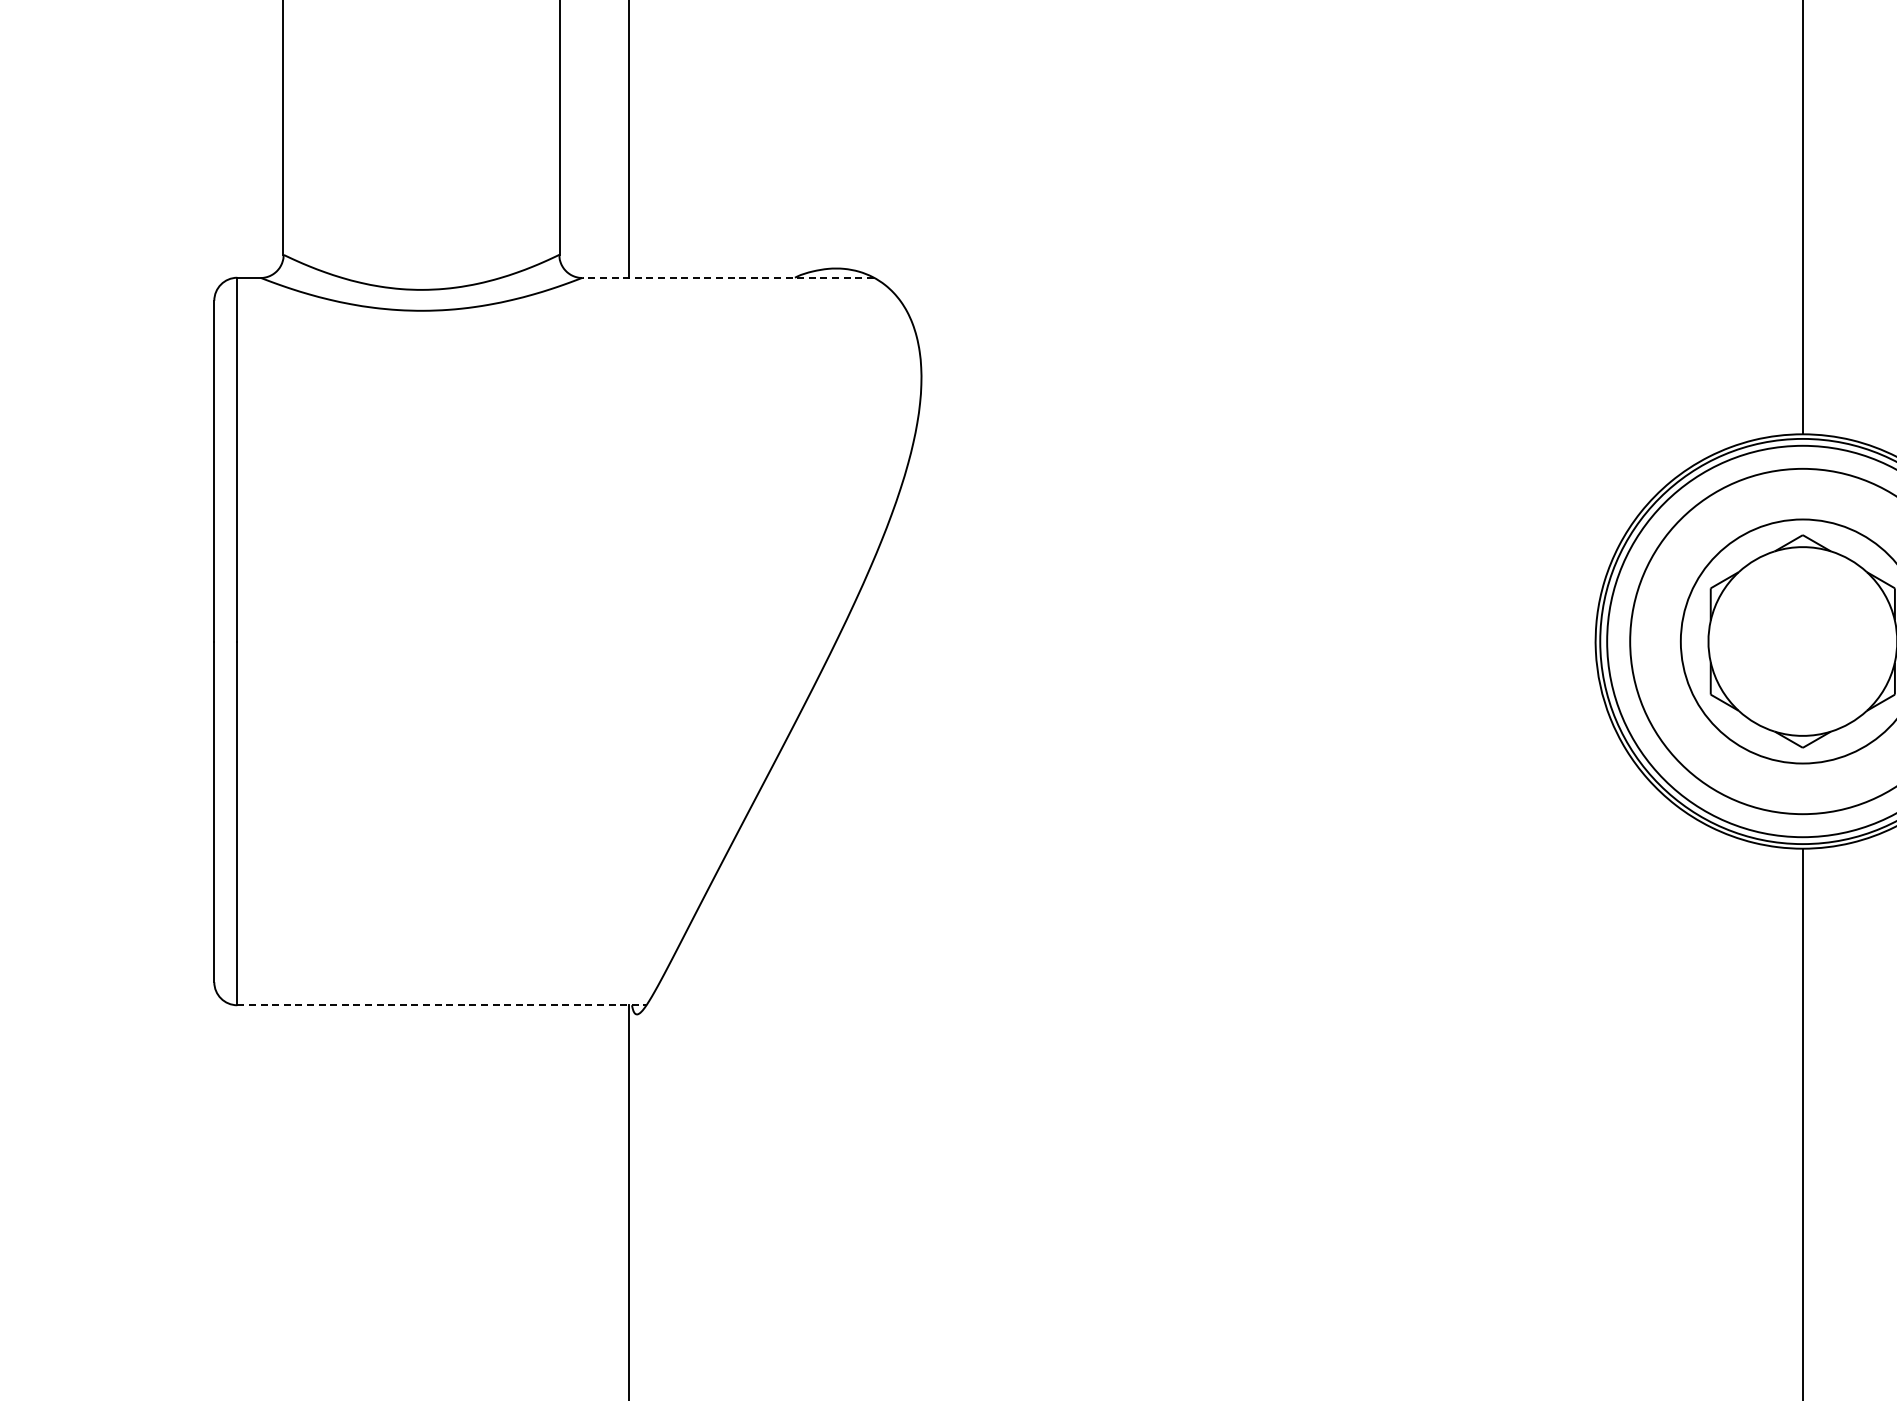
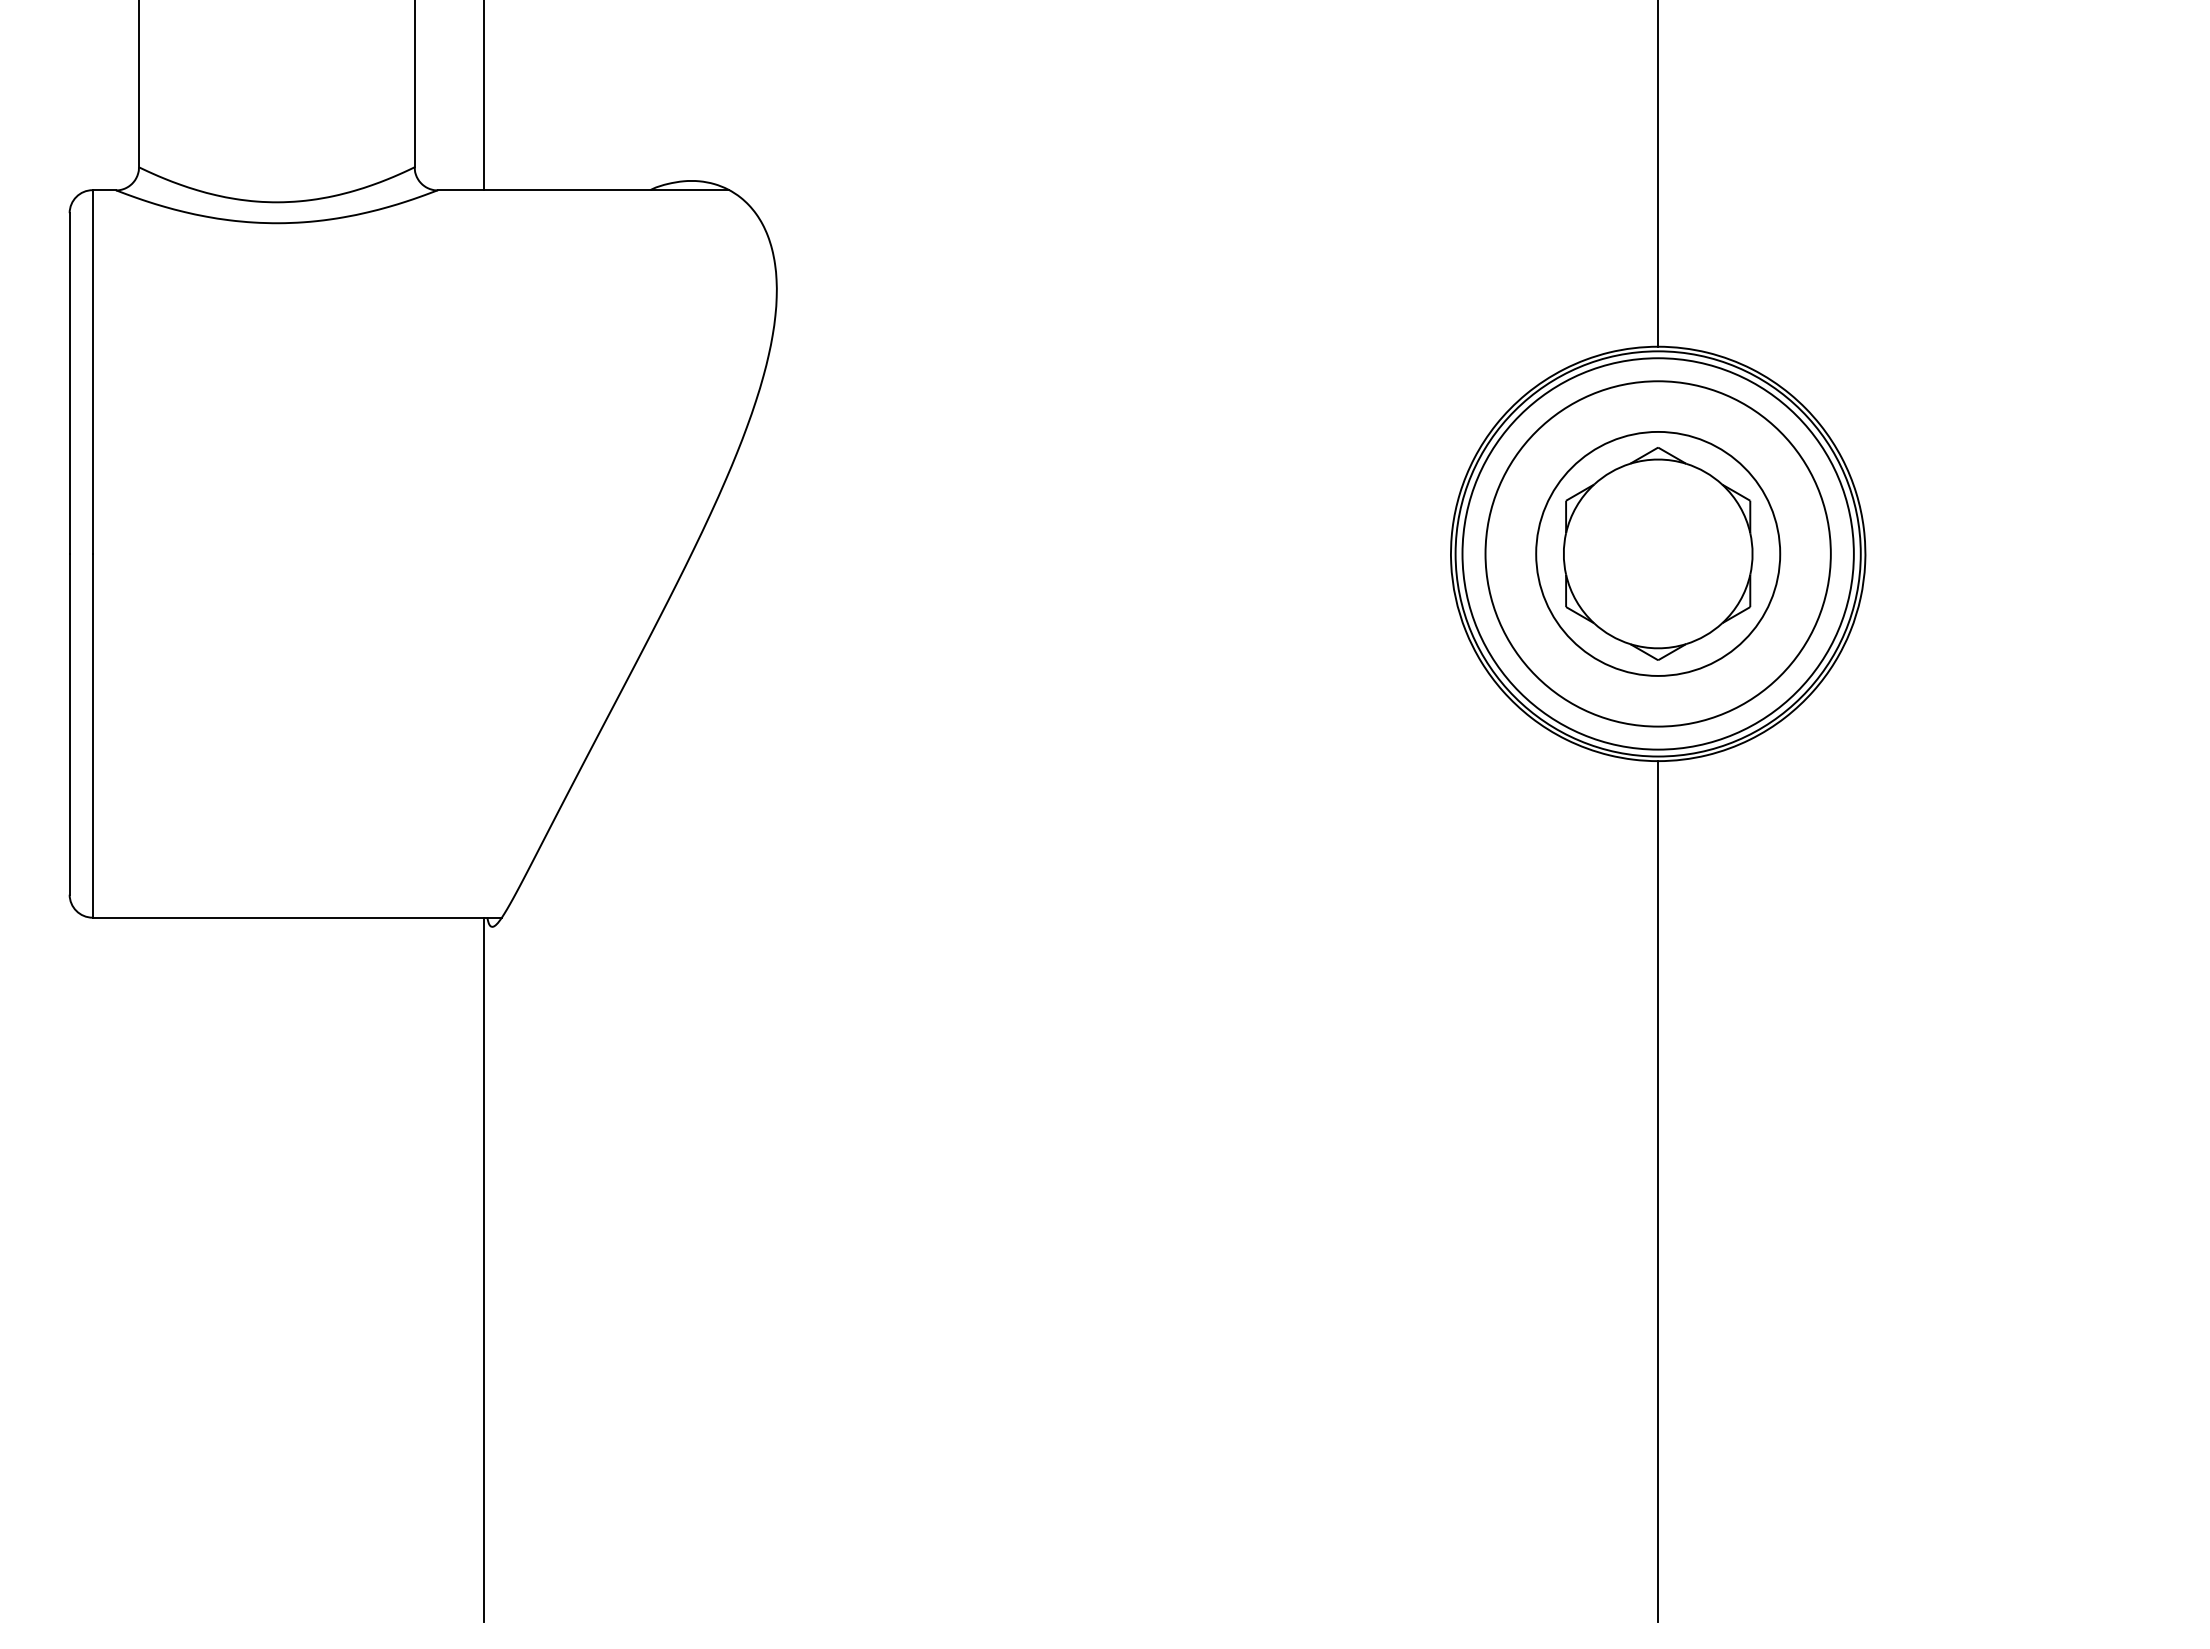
line: (728, 278) -> (583, 190), dashed -> solid
line: (442, 1005) -> (297, 917), dashed -> solid

